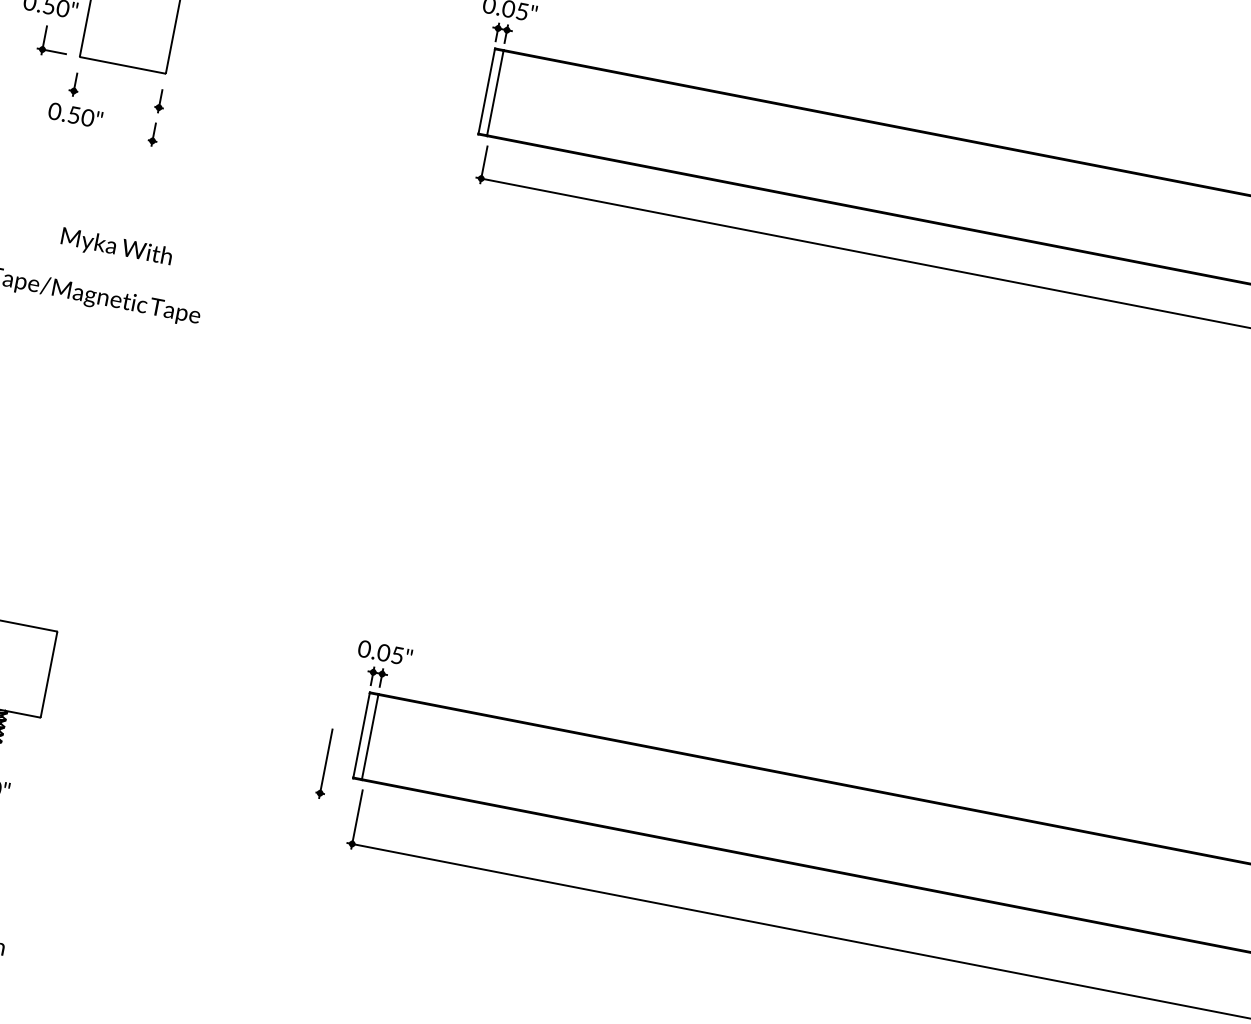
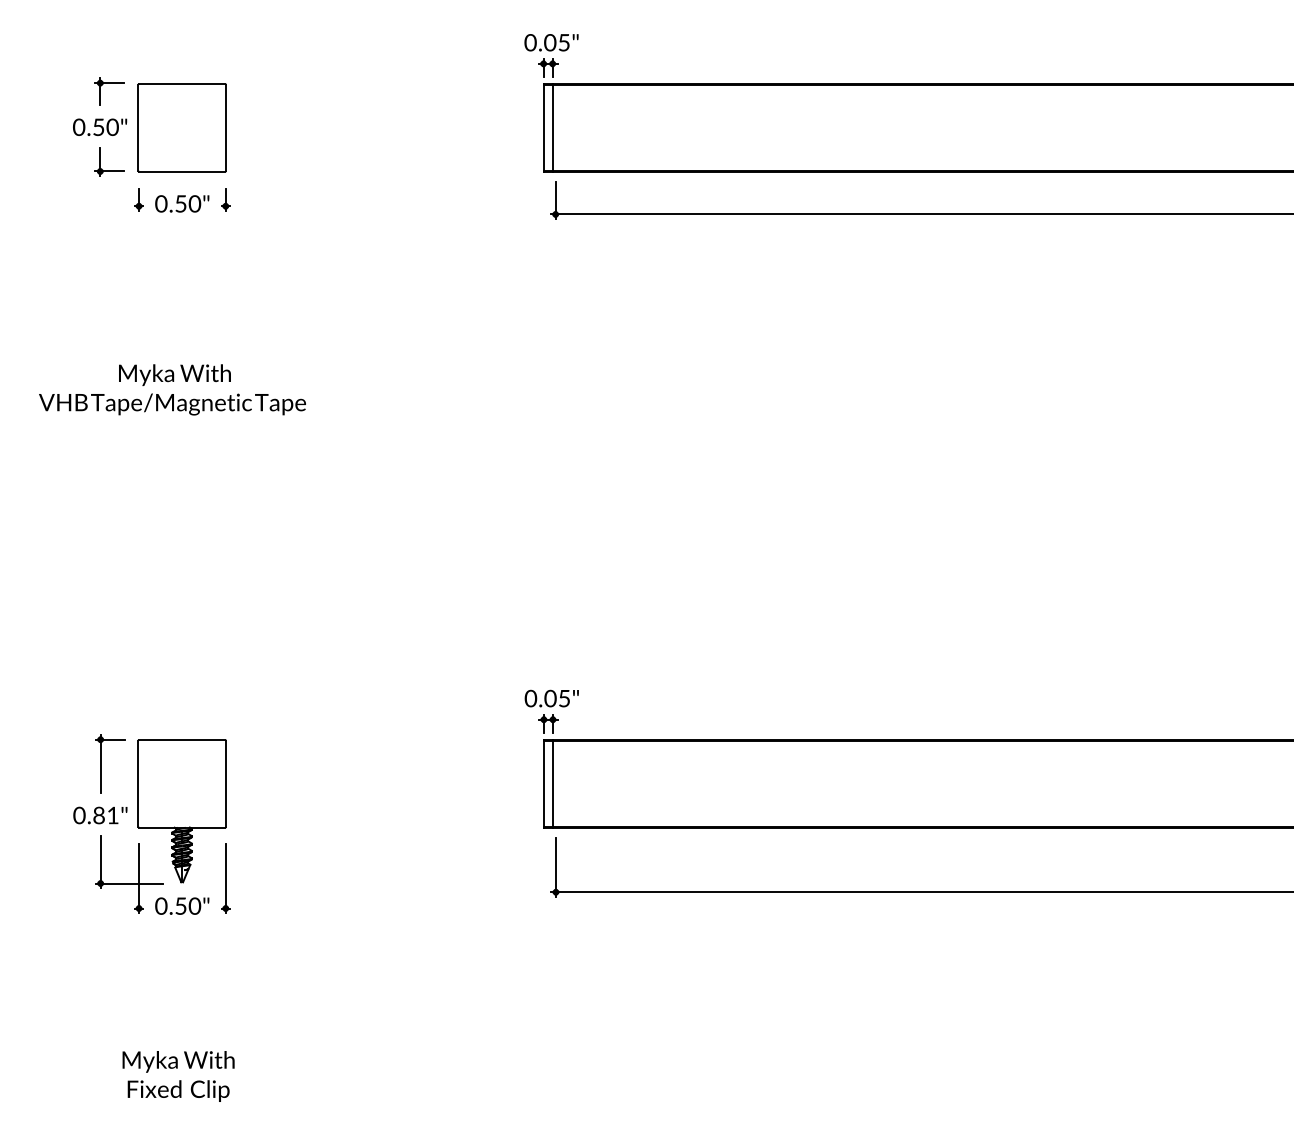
text: (75, 115) -> (182, 203), moved
part: (153, 134) -> (225, 233), removed
text: (116, 247) -> (174, 374), moved
part: (325, 763) -> (225, 878), moved

